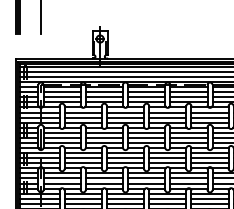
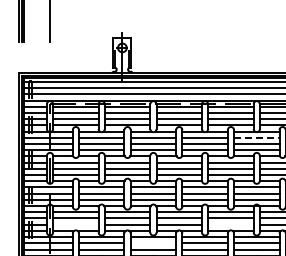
line: (209, 112) -> (256, 137), solid -> dashed
line: (61, 183) -> (75, 224), removed
line: (188, 183) -> (230, 224), removed
line: (125, 198) -> (153, 243), removed

